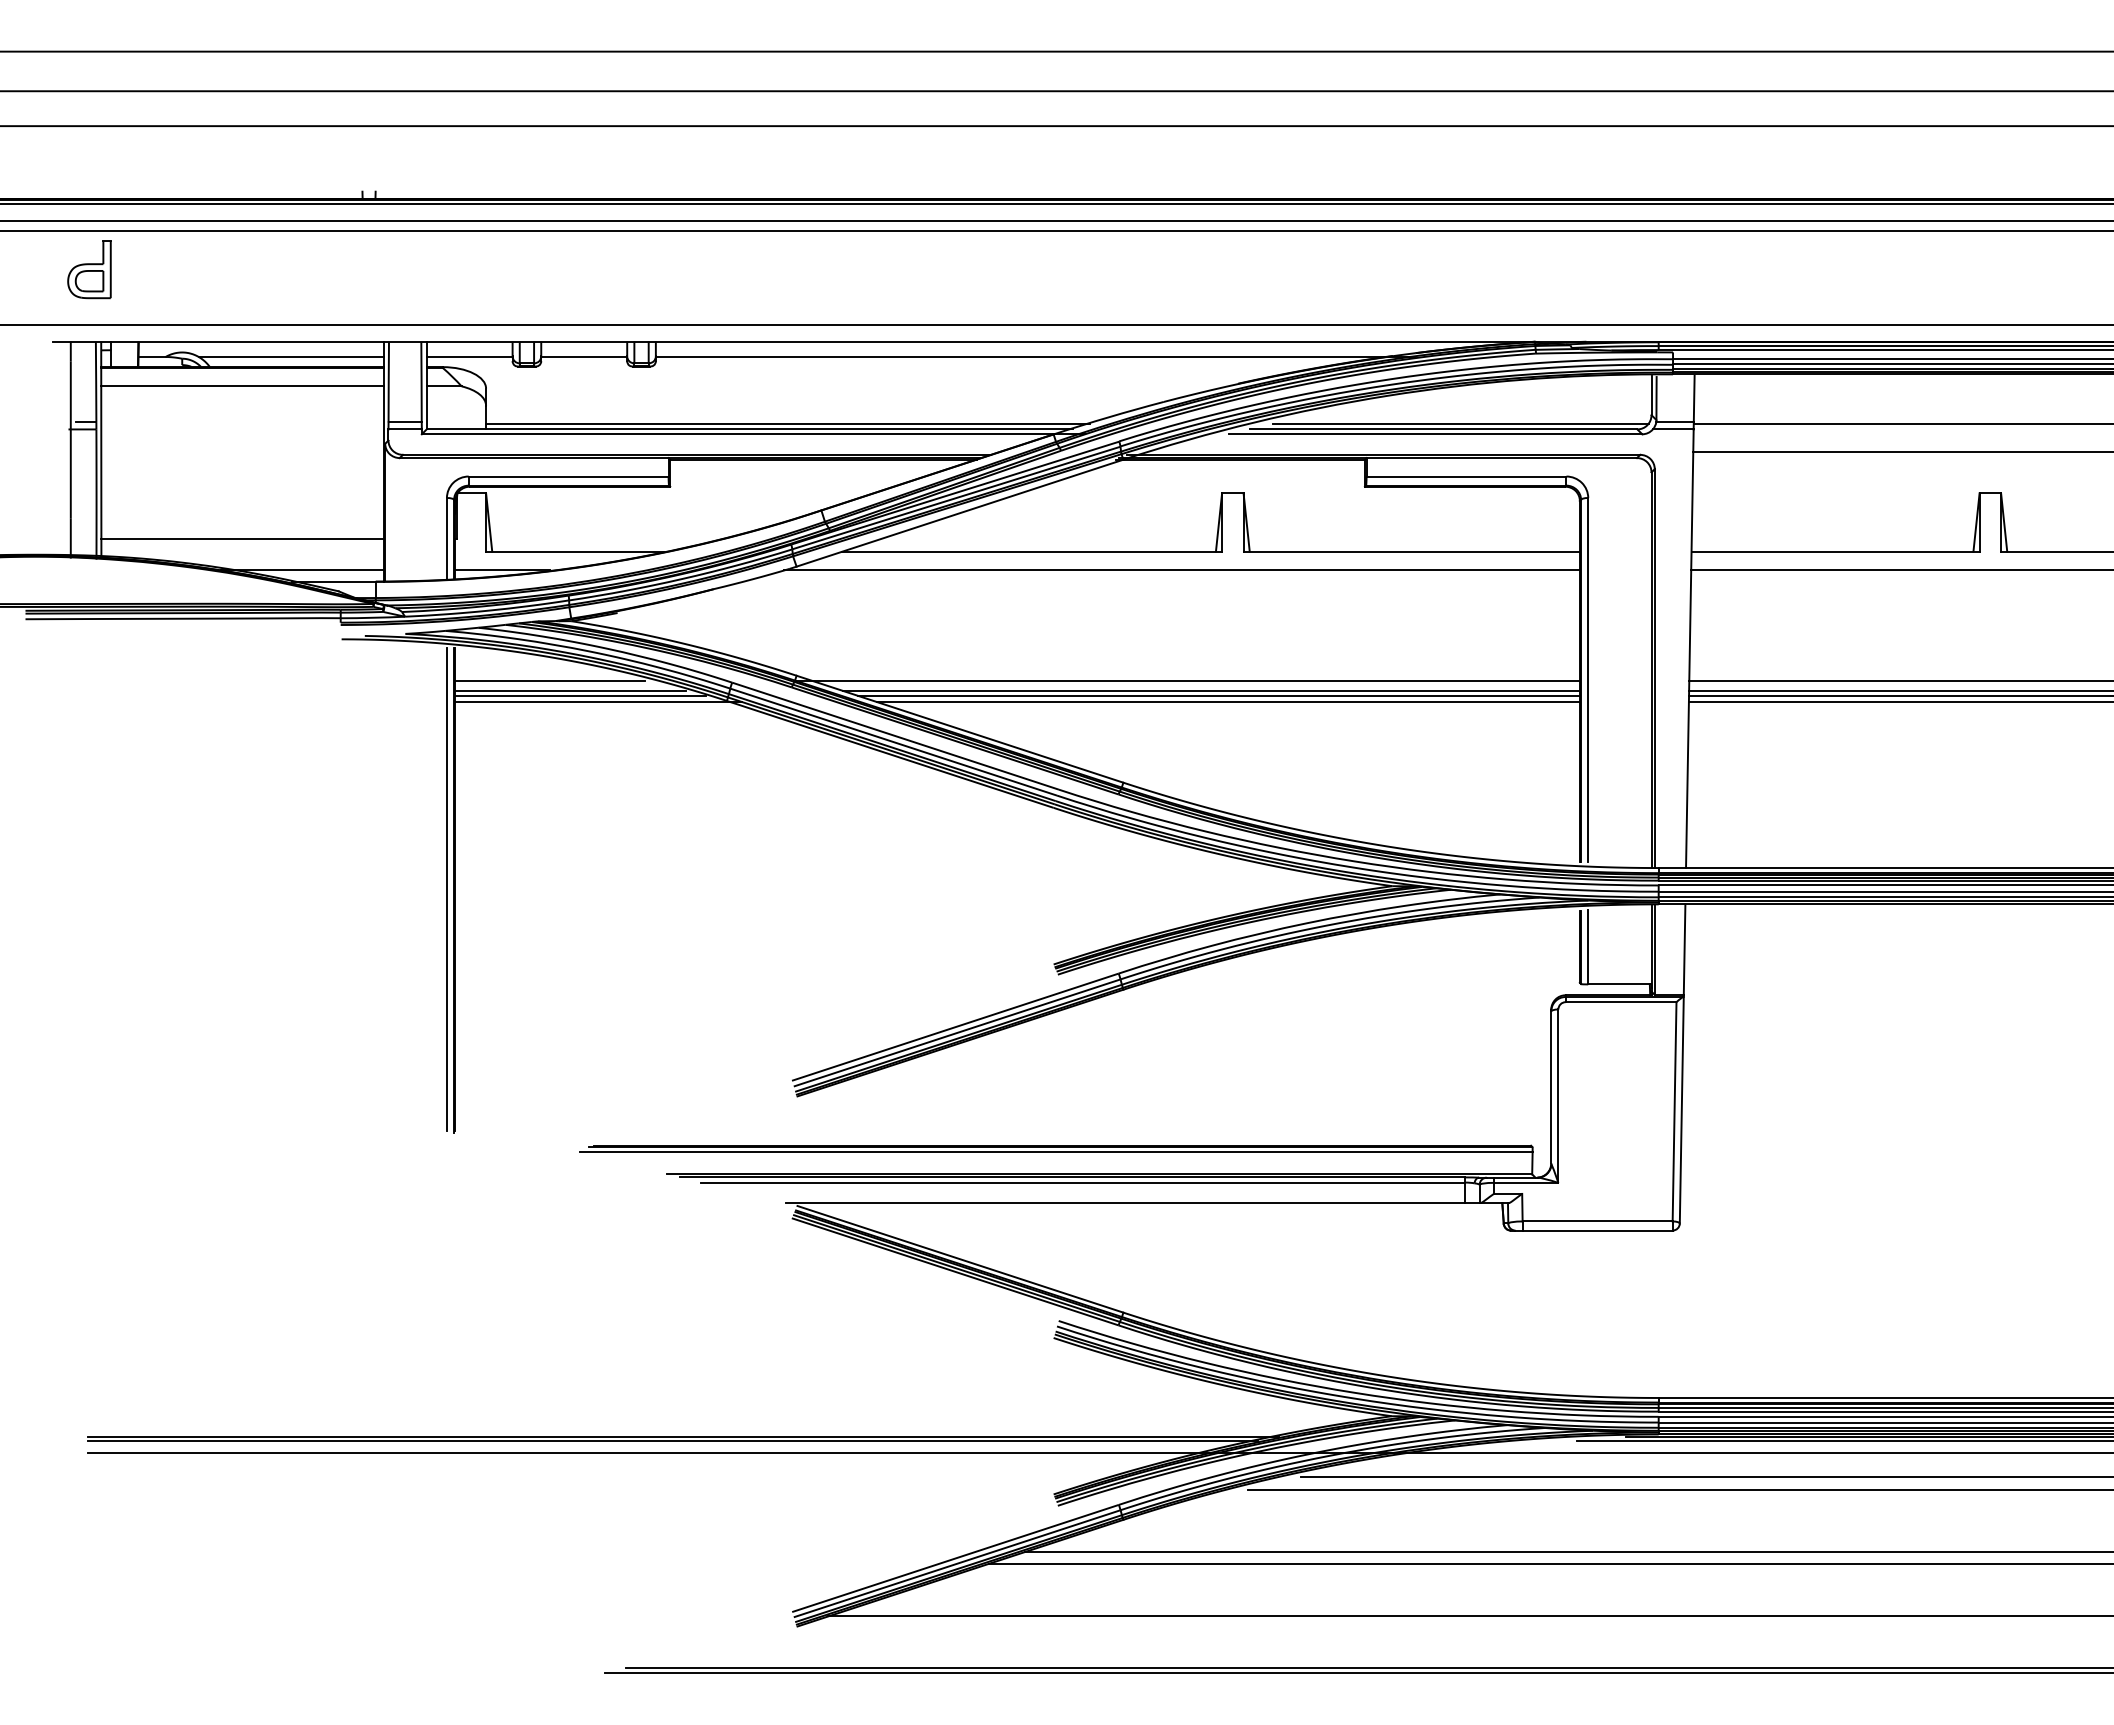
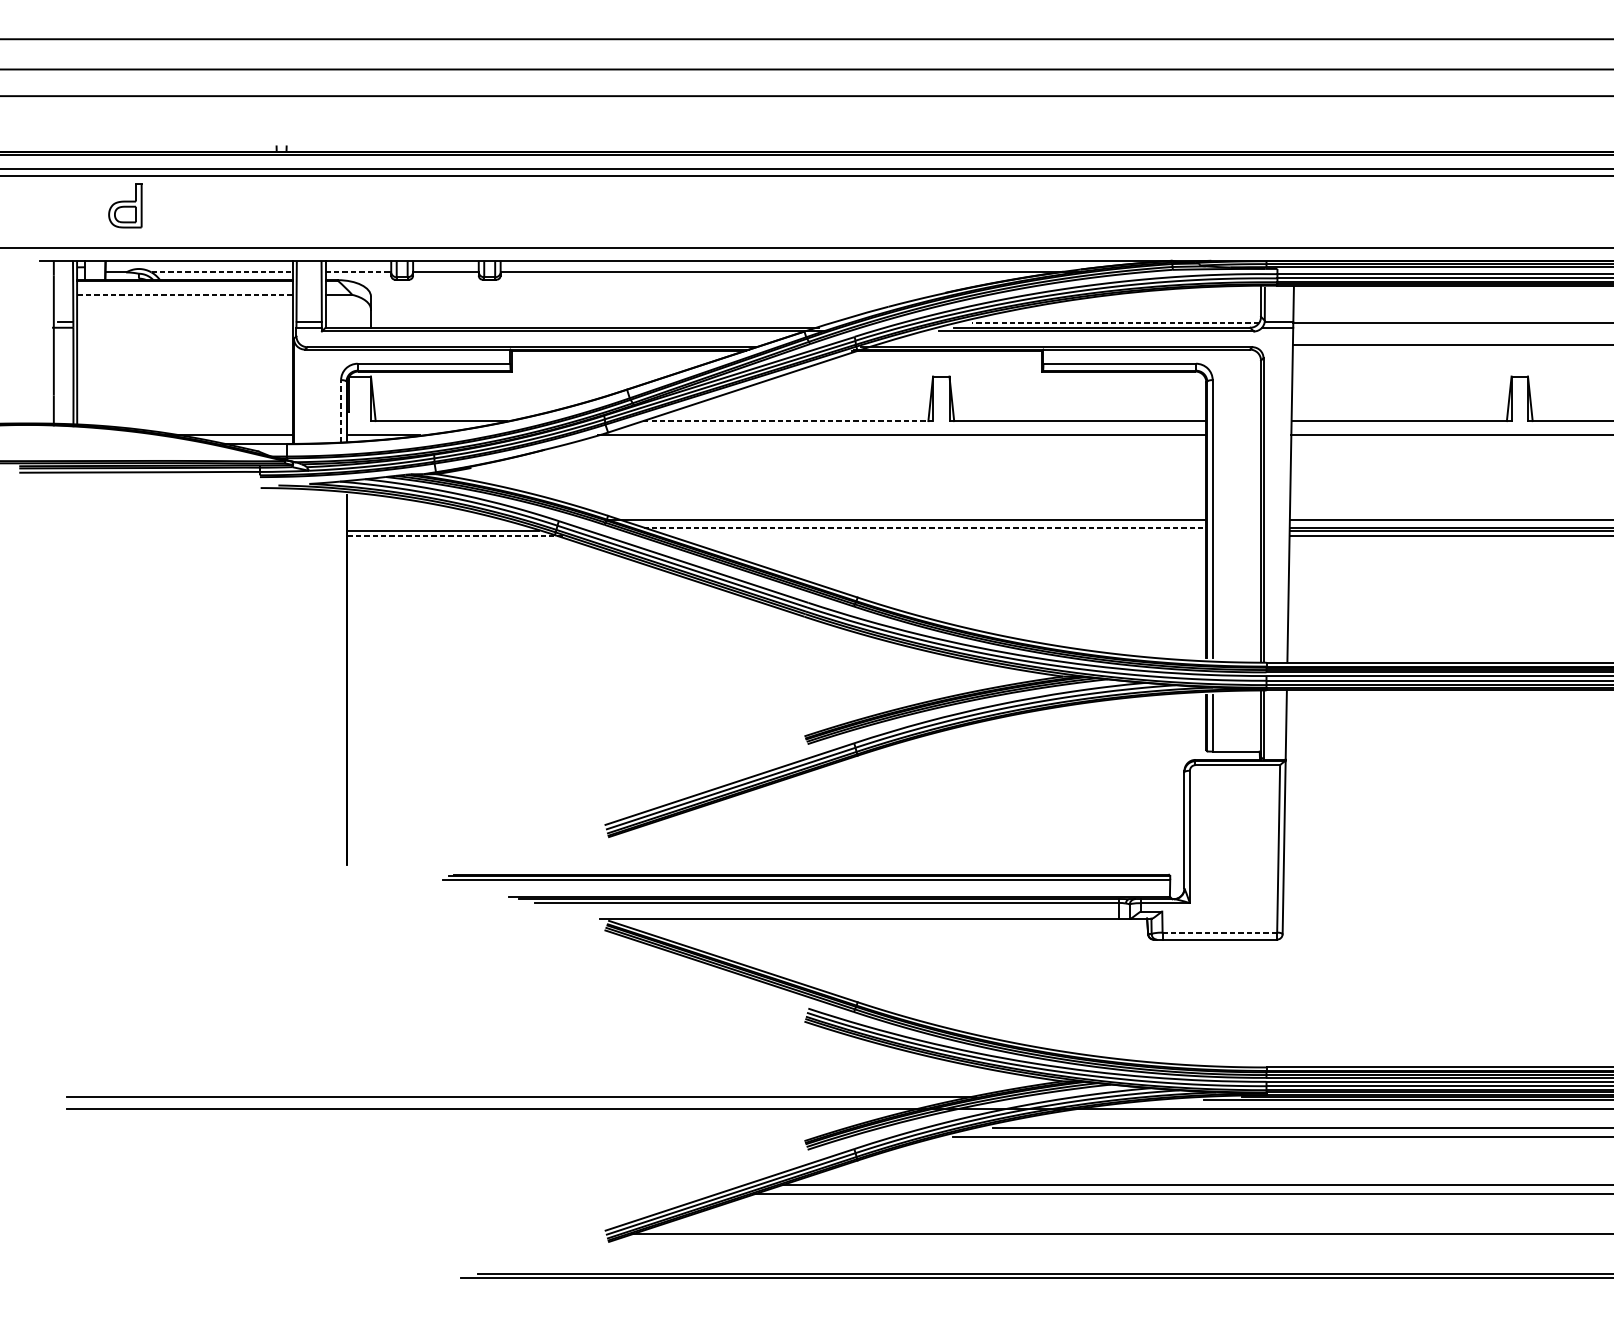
part: (89, 269) -> (125, 205), moved
line: (291, 357) -> (222, 272), solid -> dashed
line: (469, 357) -> (358, 272), solid -> dashed
line: (241, 386) -> (184, 294), solid -> dashed
line: (787, 423) -> (601, 323), removed
line: (1461, 423) -> (1115, 323), solid -> dashed
line: (446, 538) -> (340, 411), solid -> dashed
line: (242, 539) -> (184, 411), removed
line: (1032, 551) -> (788, 420), solid -> dashed
line: (549, 680) -> (419, 519), removed
line: (570, 690) -> (435, 527), removed
line: (1211, 690) -> (924, 527), solid -> dashed
line: (1218, 695) -> (930, 530), removed
line: (599, 702) -> (457, 536), solid -> dashed
line: (1227, 702) -> (937, 536), removed
line: (446, 888) -> (340, 678), removed
line: (1598, 1221) -> (1220, 932), solid -> dashed
line: (672, 1440) -> (513, 1099), removed

